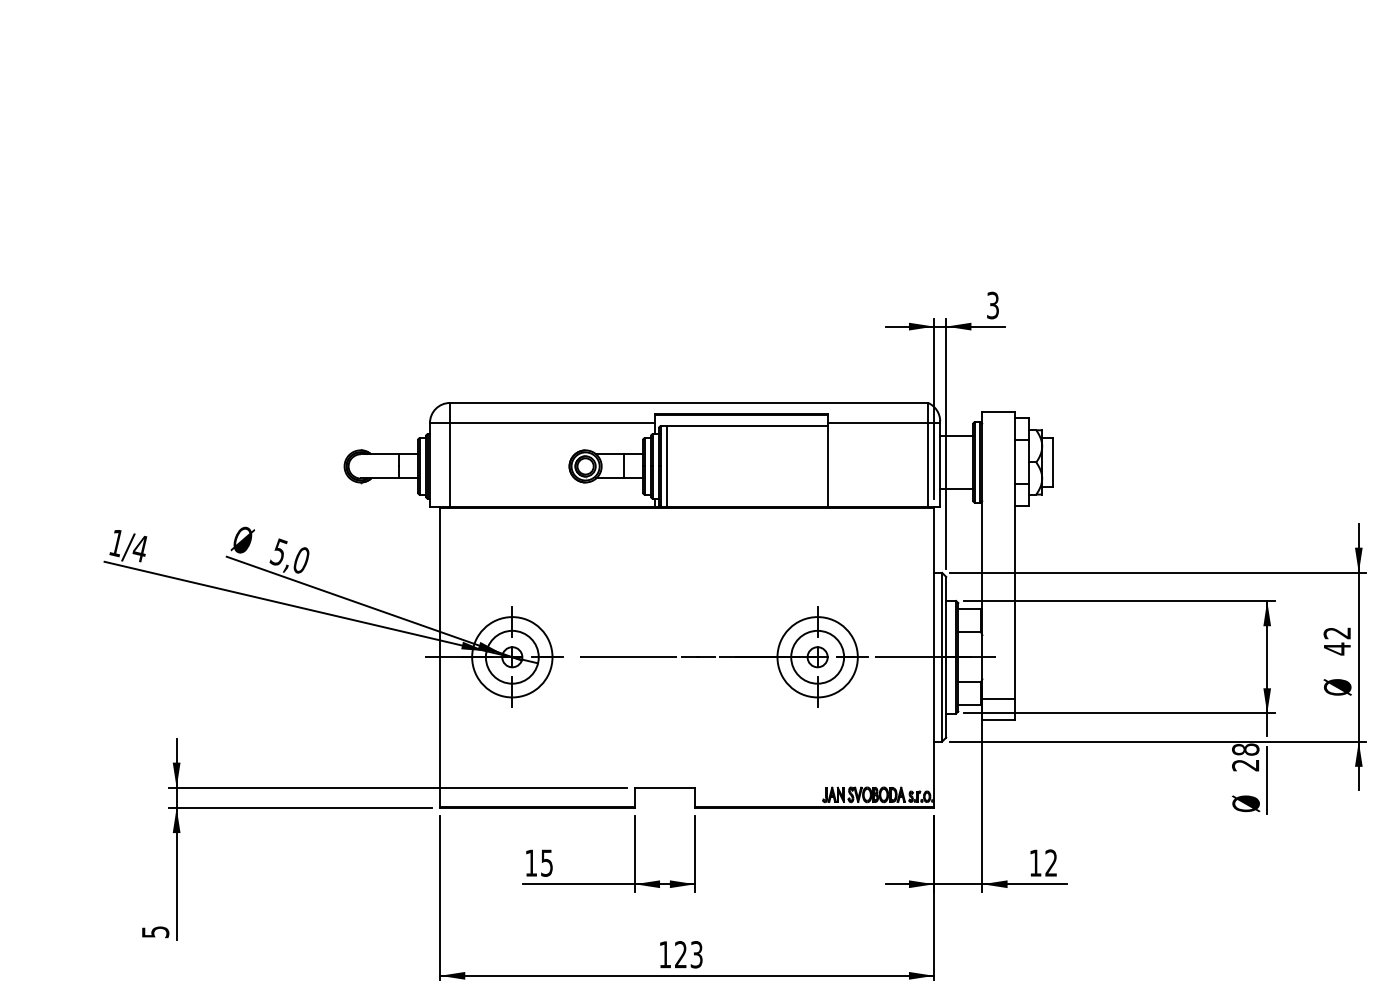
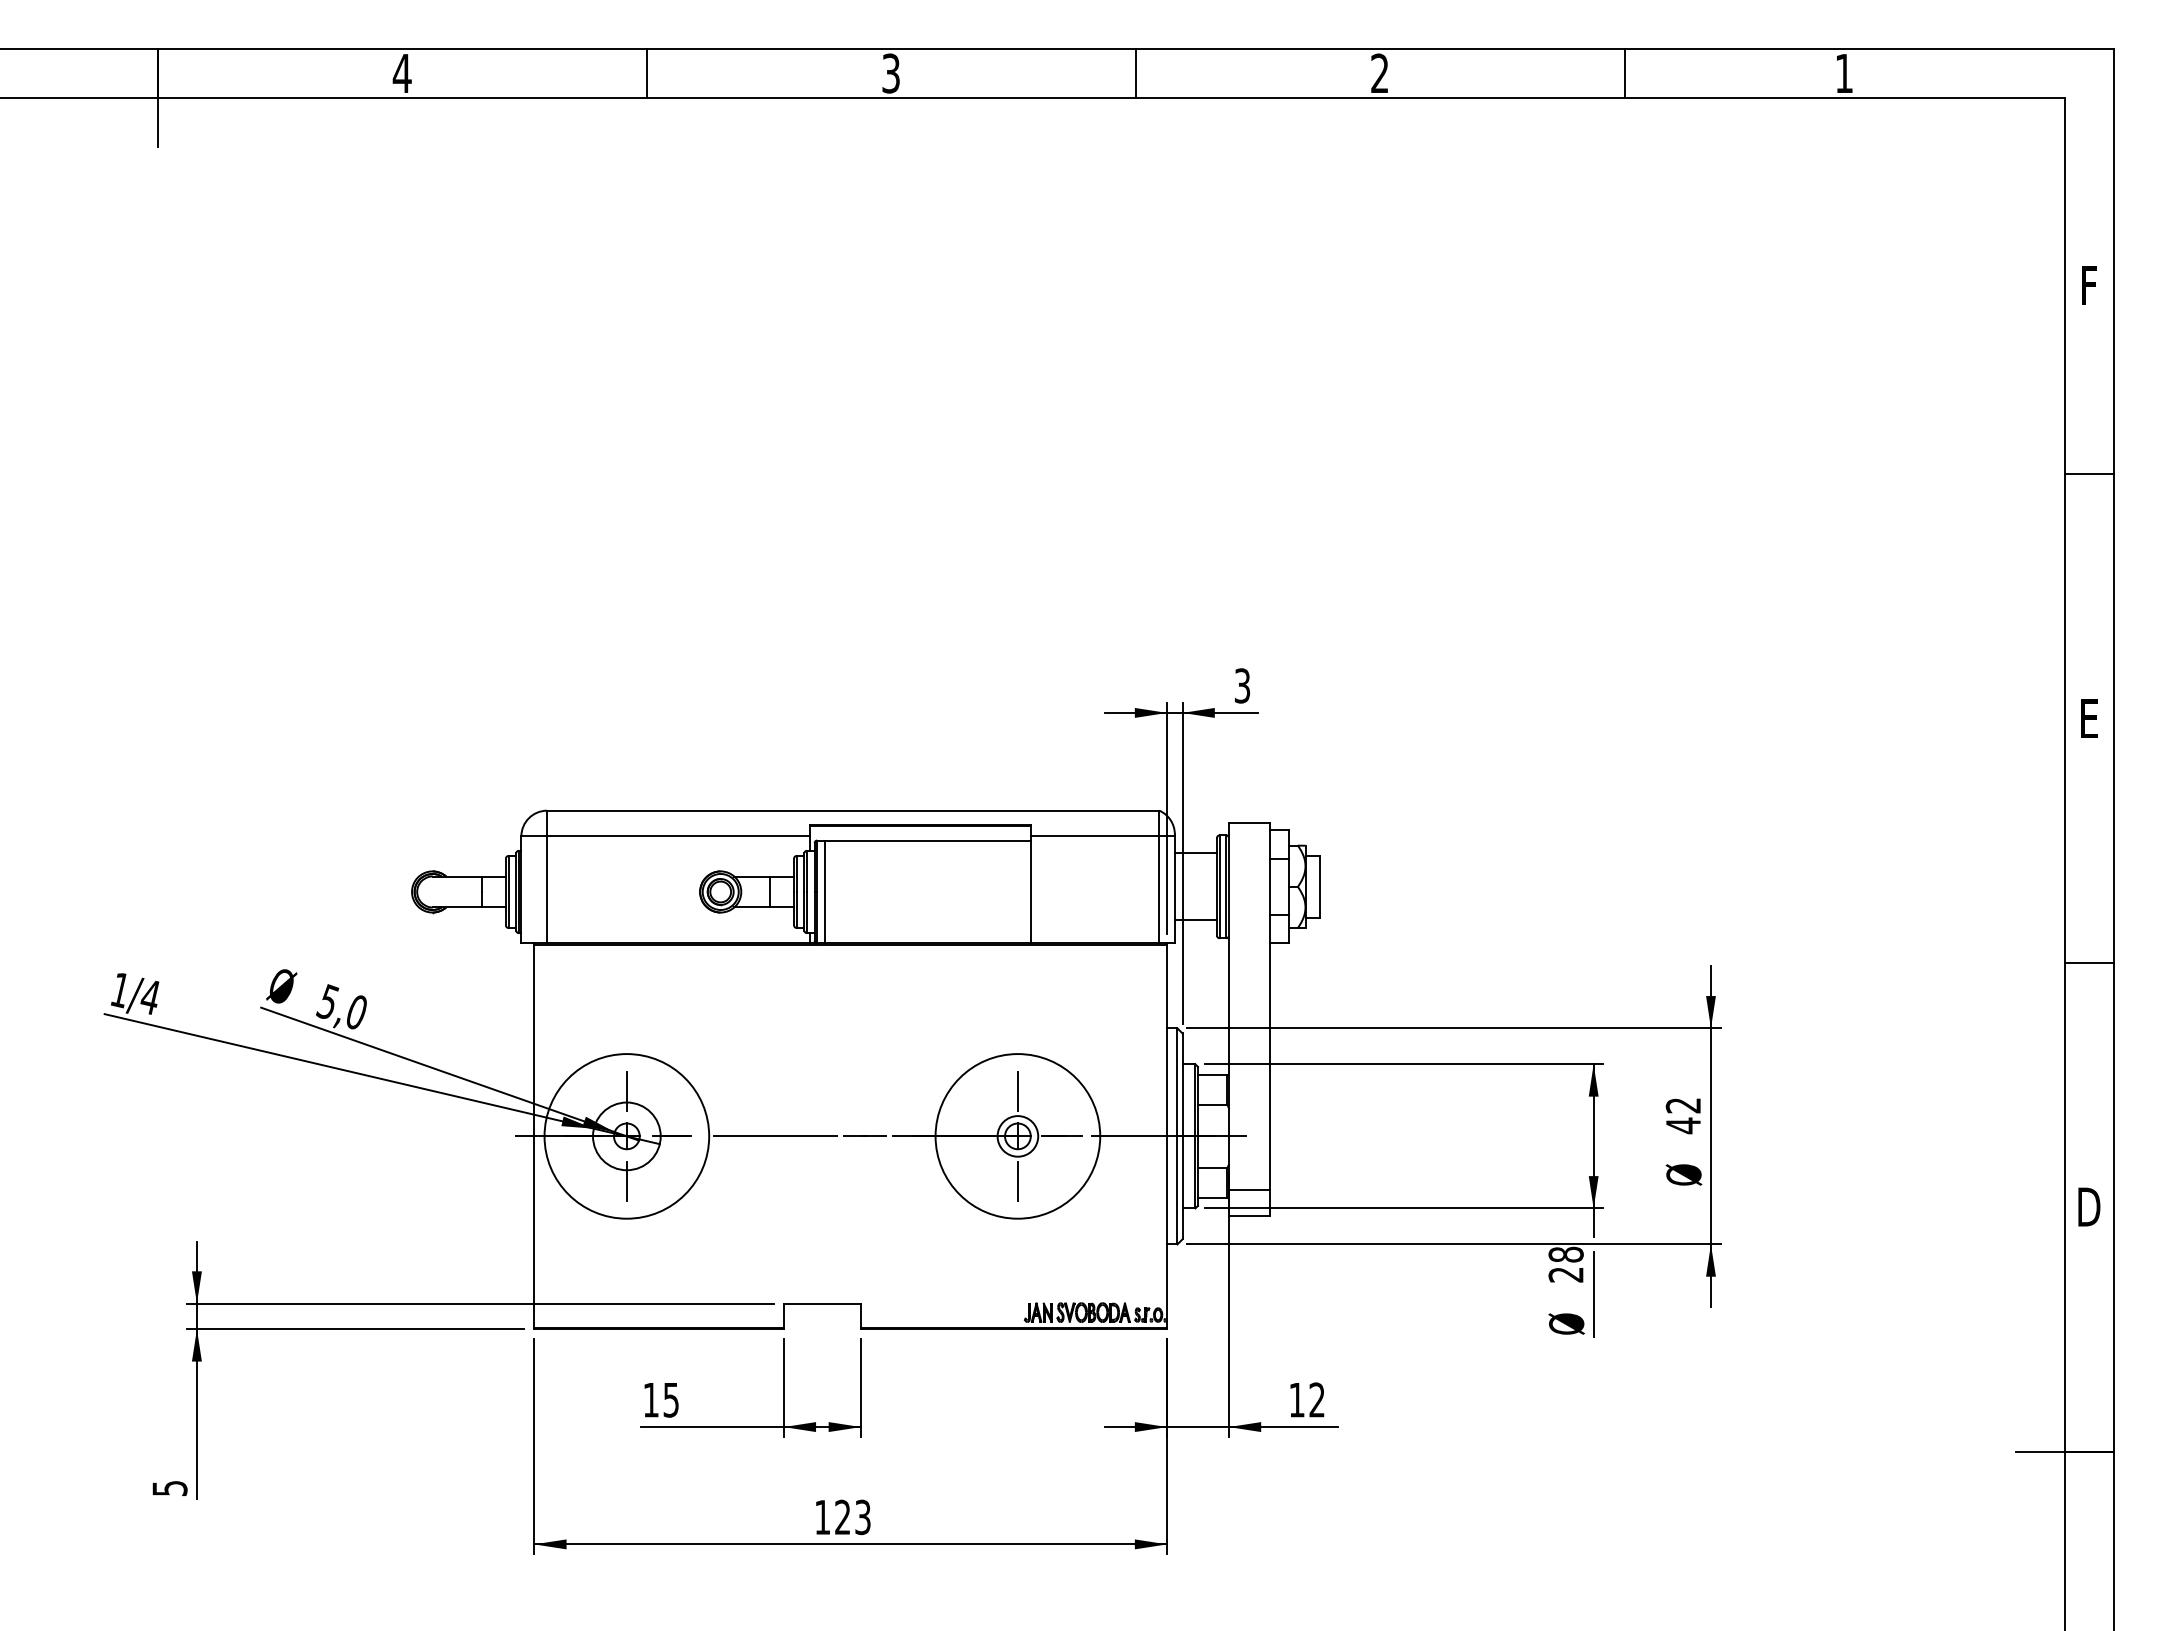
circle: (512, 656) -> (626, 1135), size x1.6
circle: (817, 656) -> (1017, 1135), size x1.6
circle: (817, 657) -> (1017, 1136), size x0.6

